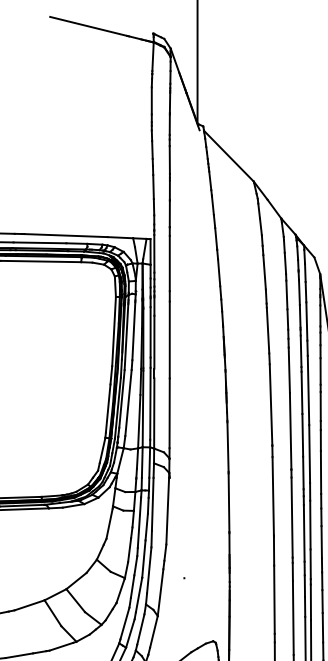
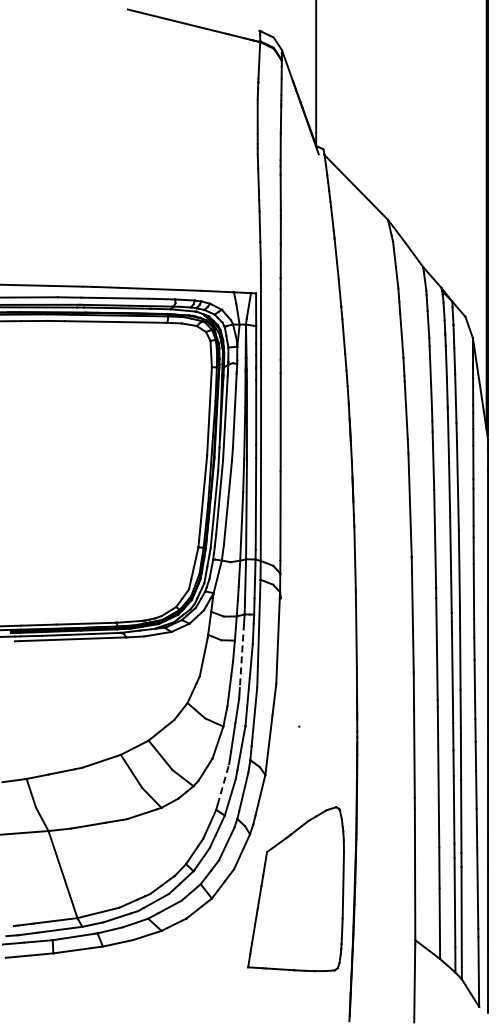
line: (139, 523) -> (241, 656), solid -> dashed
line: (125, 623) -> (223, 784), solid -> dashed

